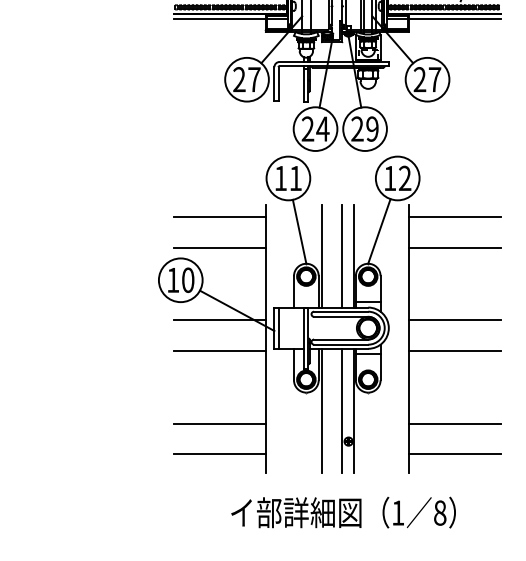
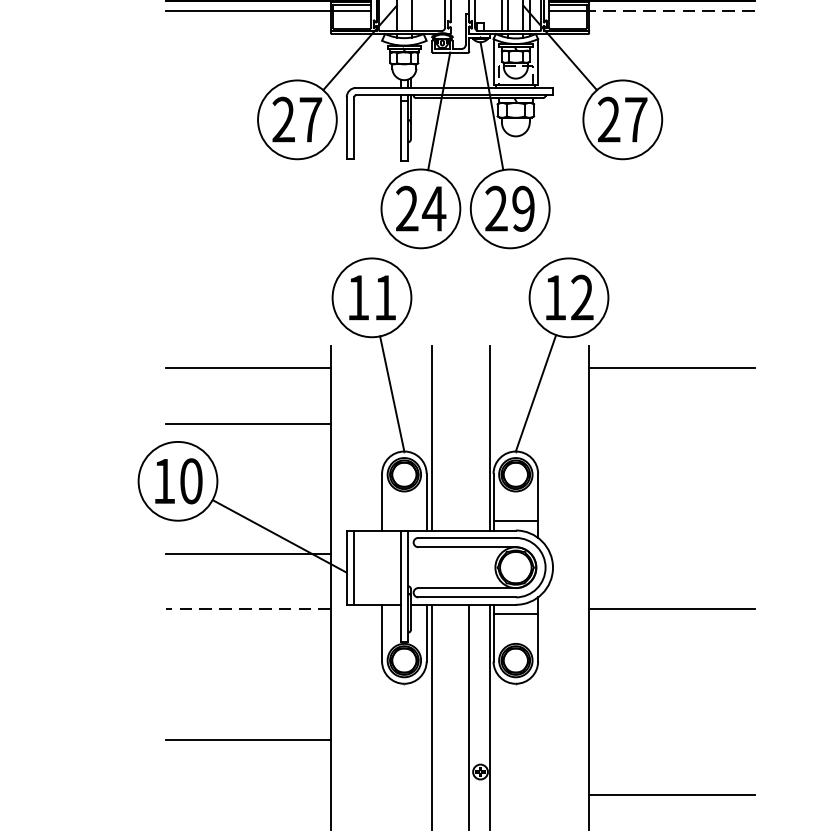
line: (454, 19) -> (671, 11), solid -> dashed
line: (454, 248) -> (671, 424), removed
line: (342, 256) -> (469, 438), removed
line: (454, 320) -> (671, 553), removed
line: (219, 351) -> (247, 609), solid -> dashed
line: (454, 423) -> (671, 739), removed
line: (219, 454) -> (247, 795), removed

